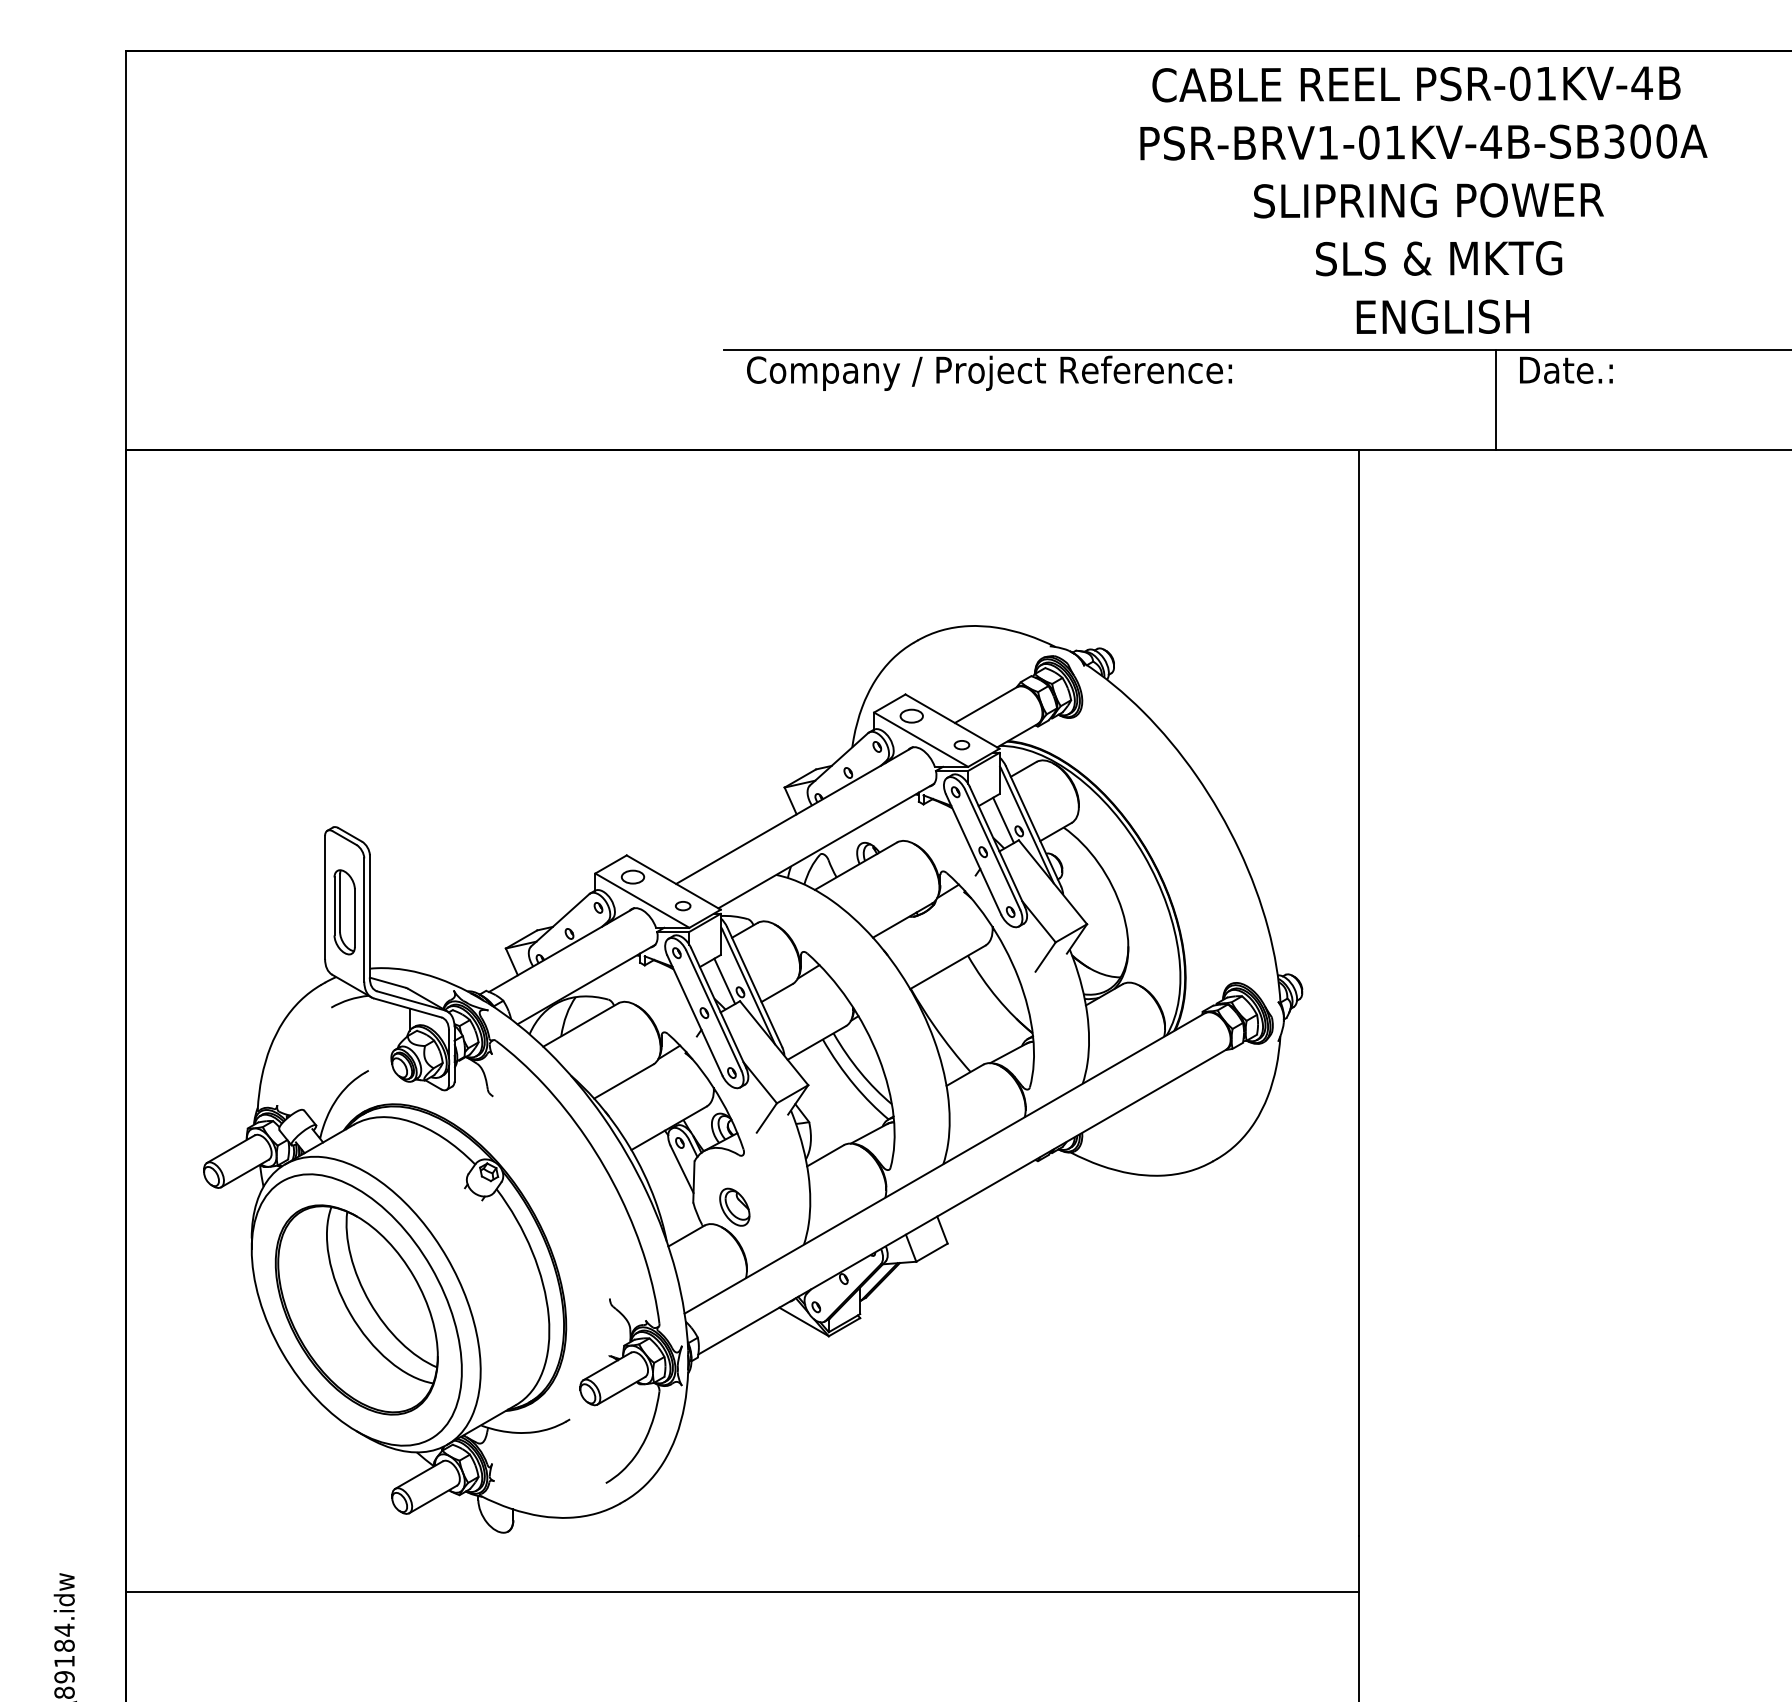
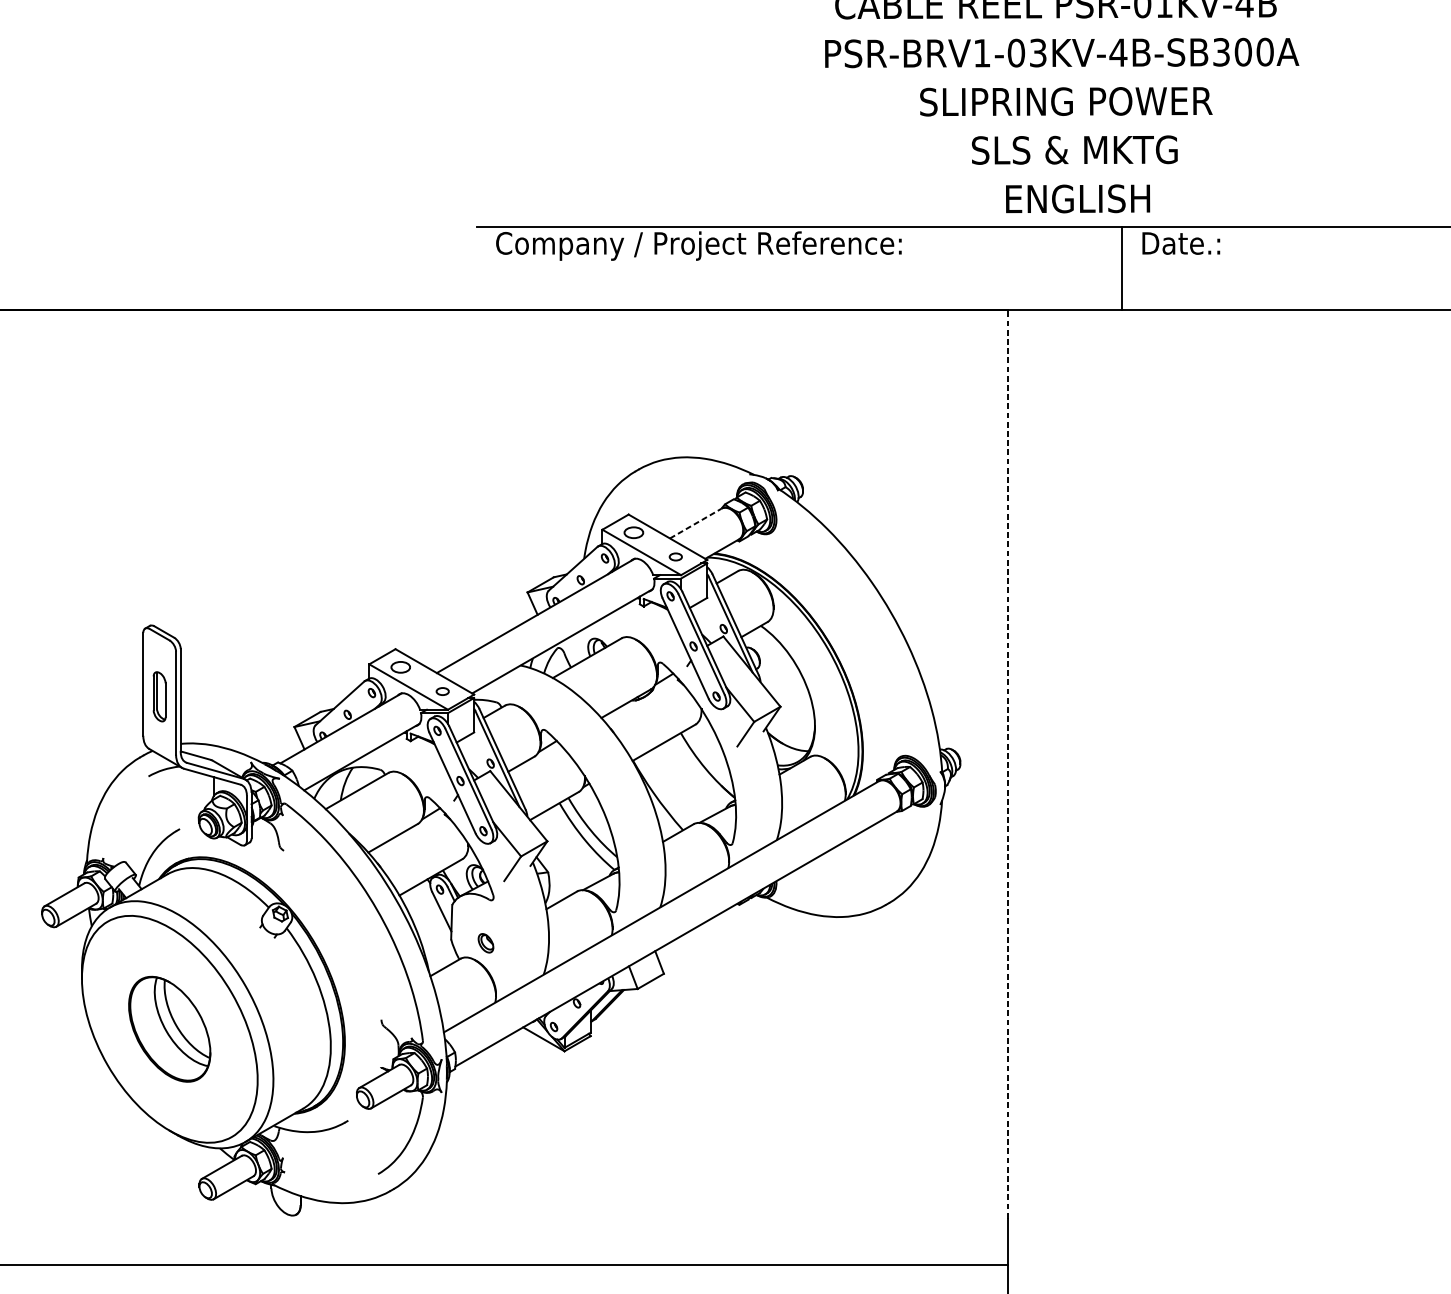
text: (1395, 142) -> (1038, 53), PSR-BRV1-01KV-4B-SB300A -> PSR-BRV1-03KV-4B-SB300A
line: (986, 705) -> (696, 523), solid -> dashed
line: (1003, 820) -> (710, 619), removed
part: (344, 912) -> (159, 696), size x0.7
line: (724, 981) -> (477, 754), removed
line: (1359, 992) -> (1008, 763), solid -> dashed
part: (734, 1206) -> (485, 942), size x0.6
part: (356, 1309) -> (169, 1028), size x0.6

